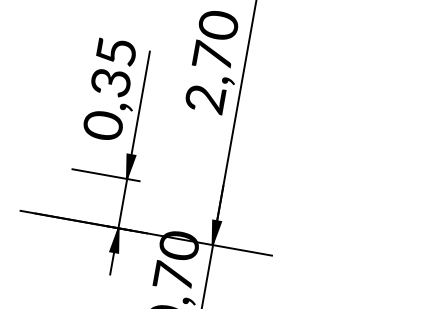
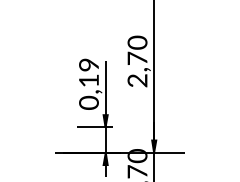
text: (112, 66) -> (88, 72), 0,35 -> 0,19

